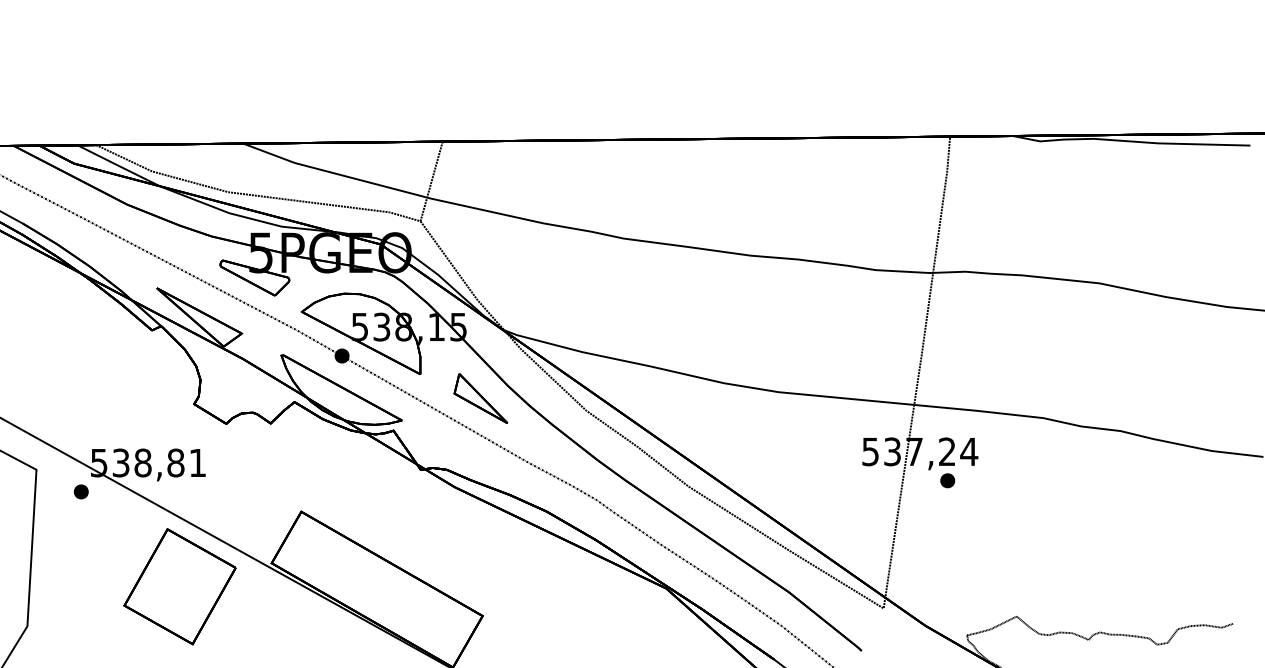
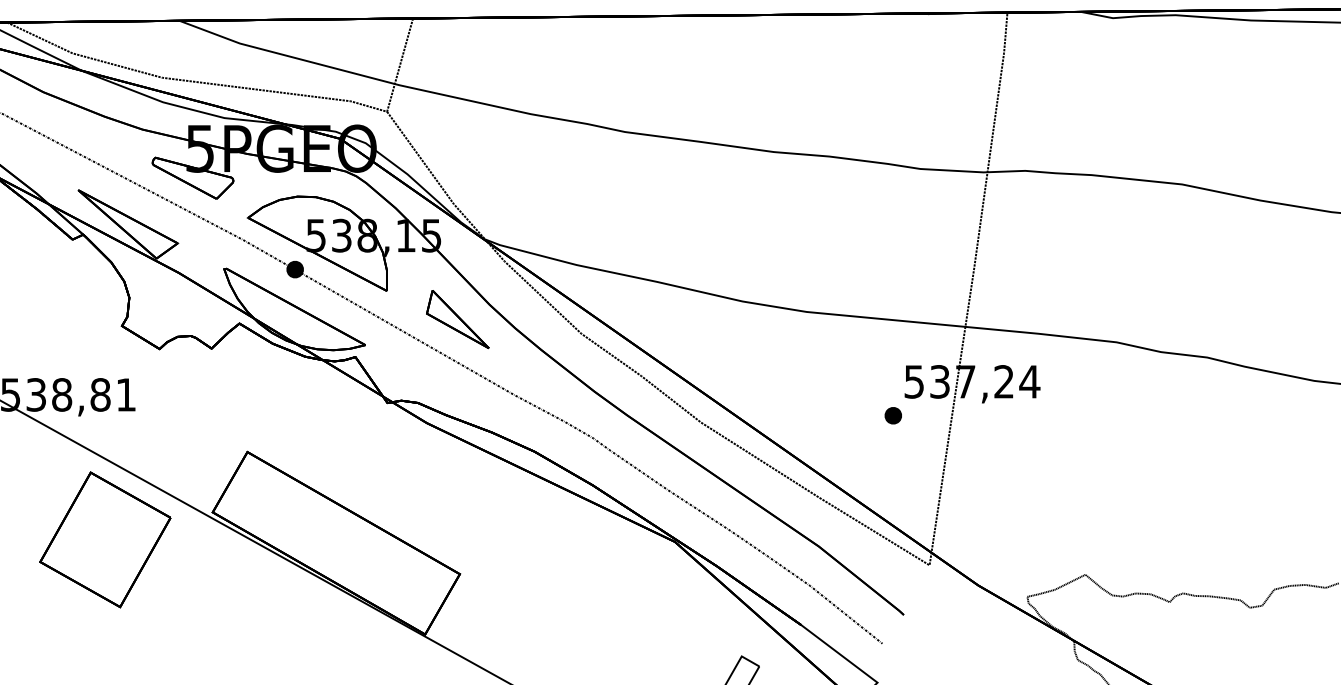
part: (947, 480) -> (893, 415), moved

